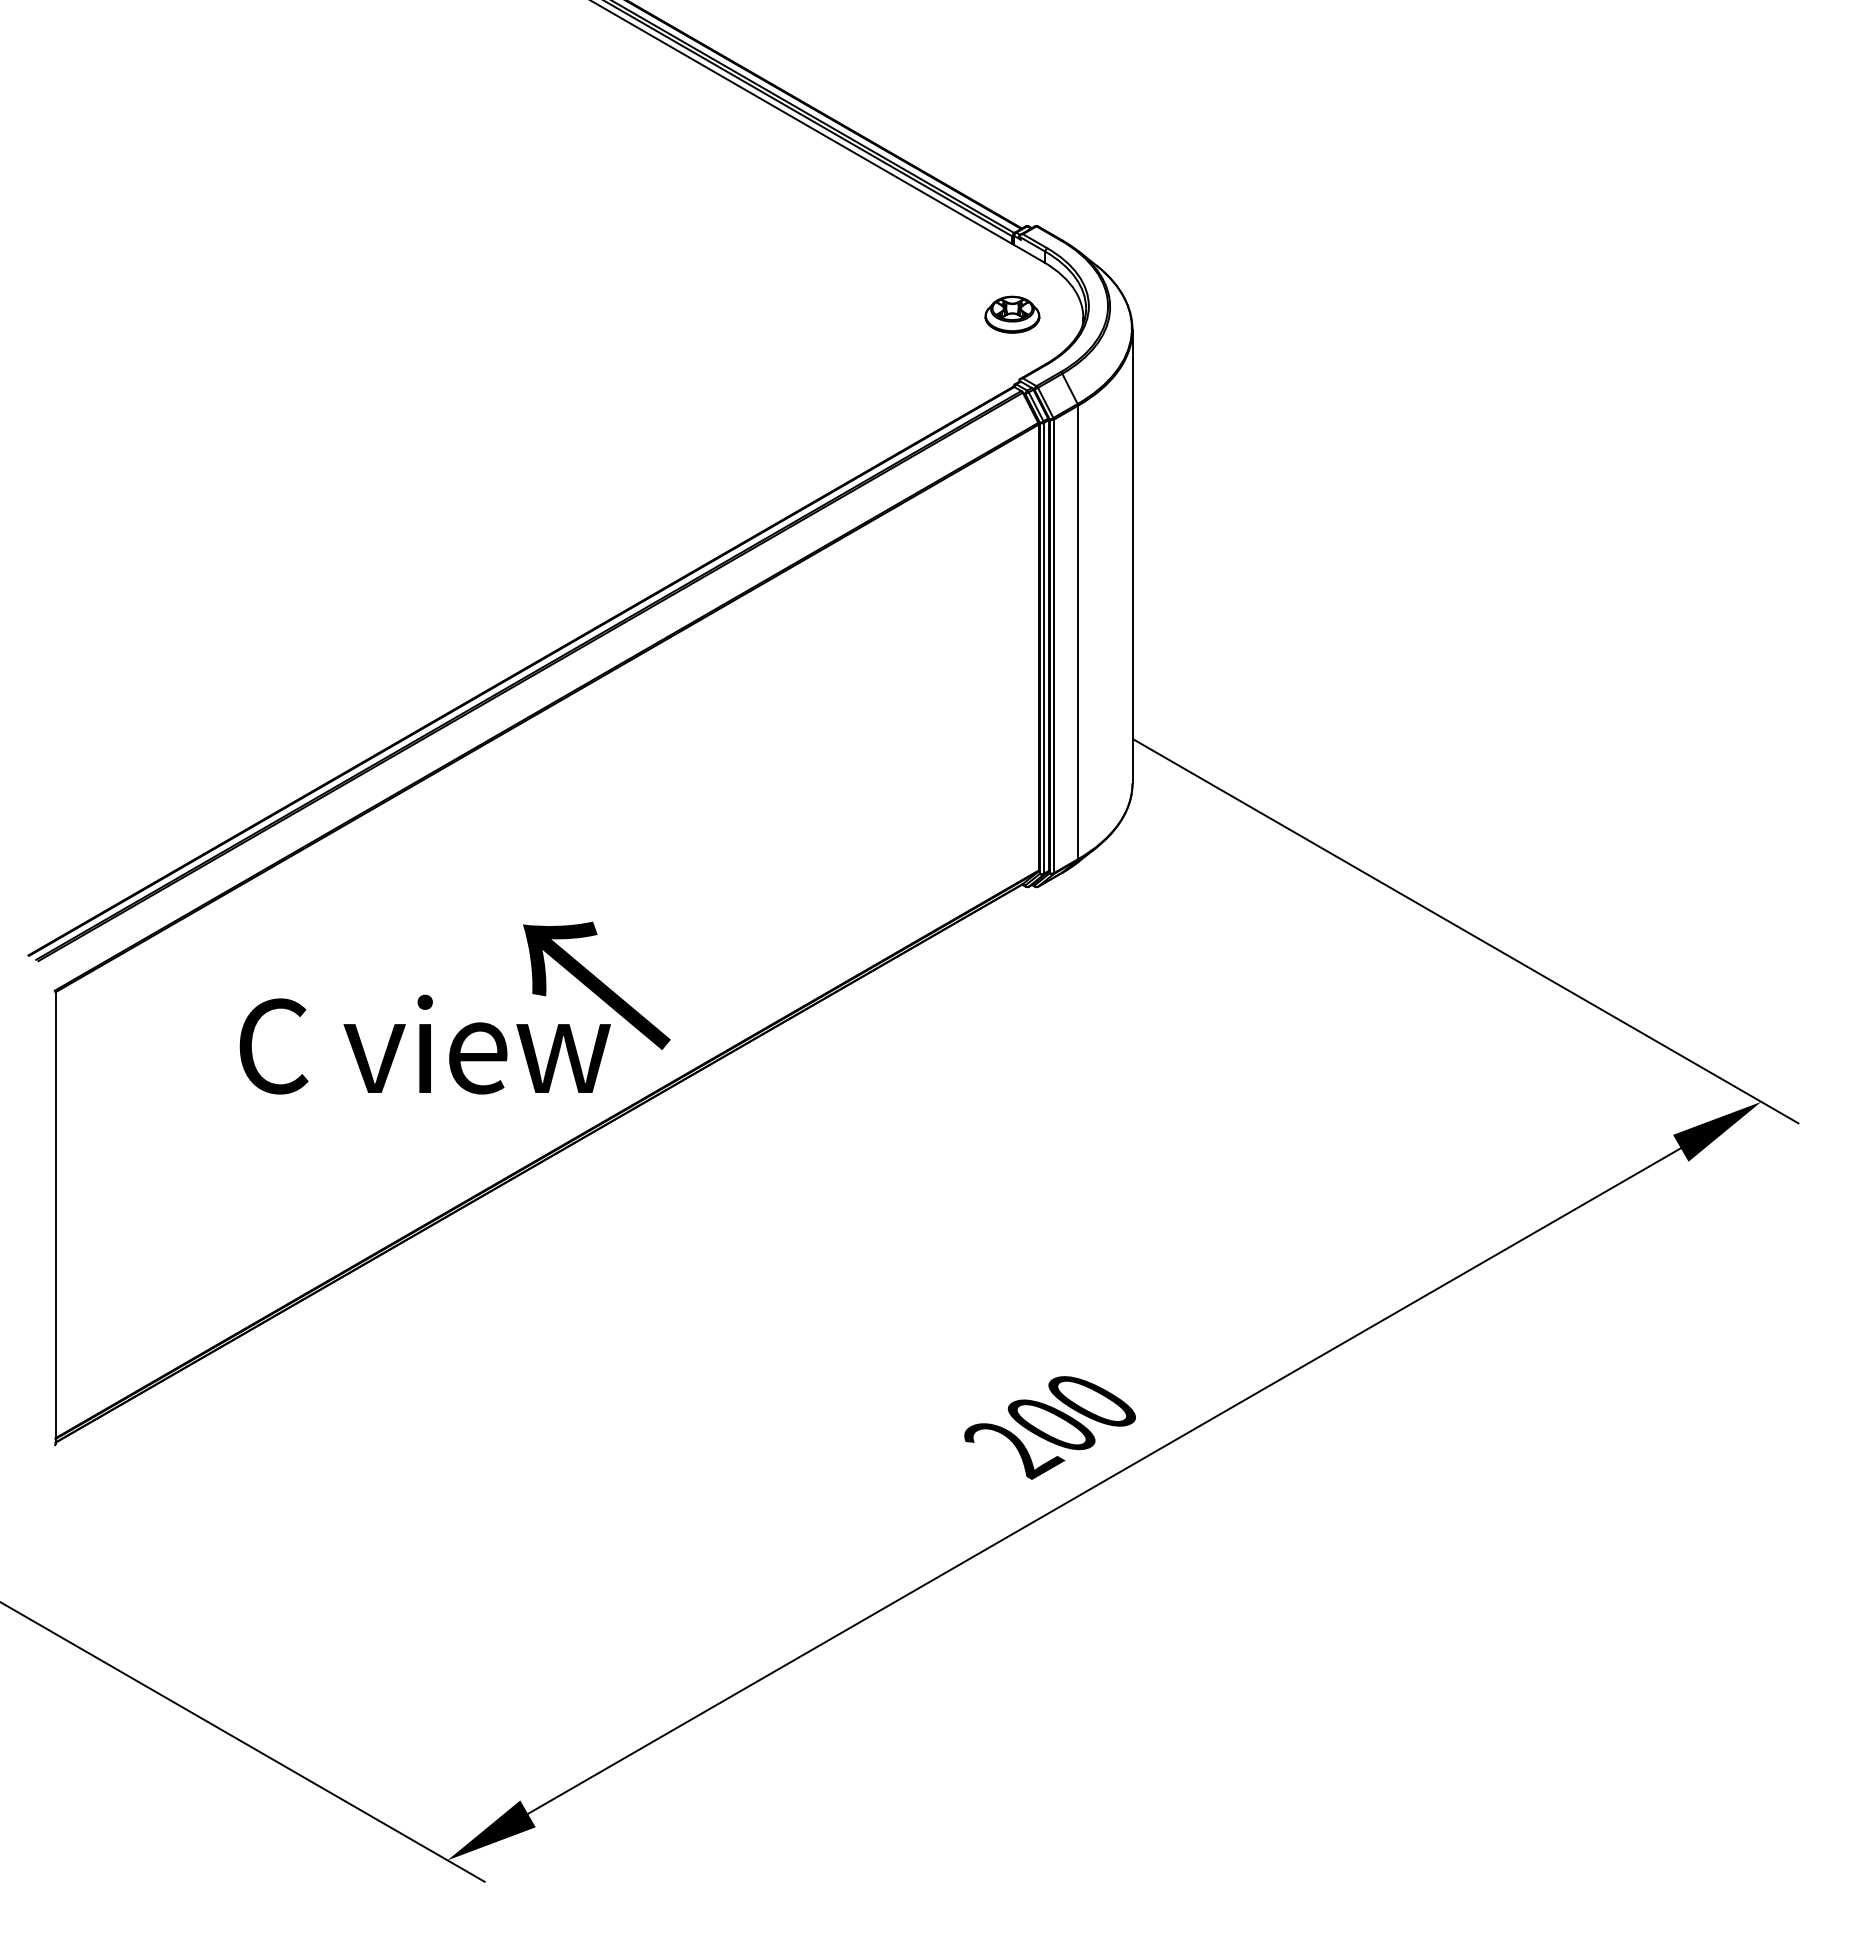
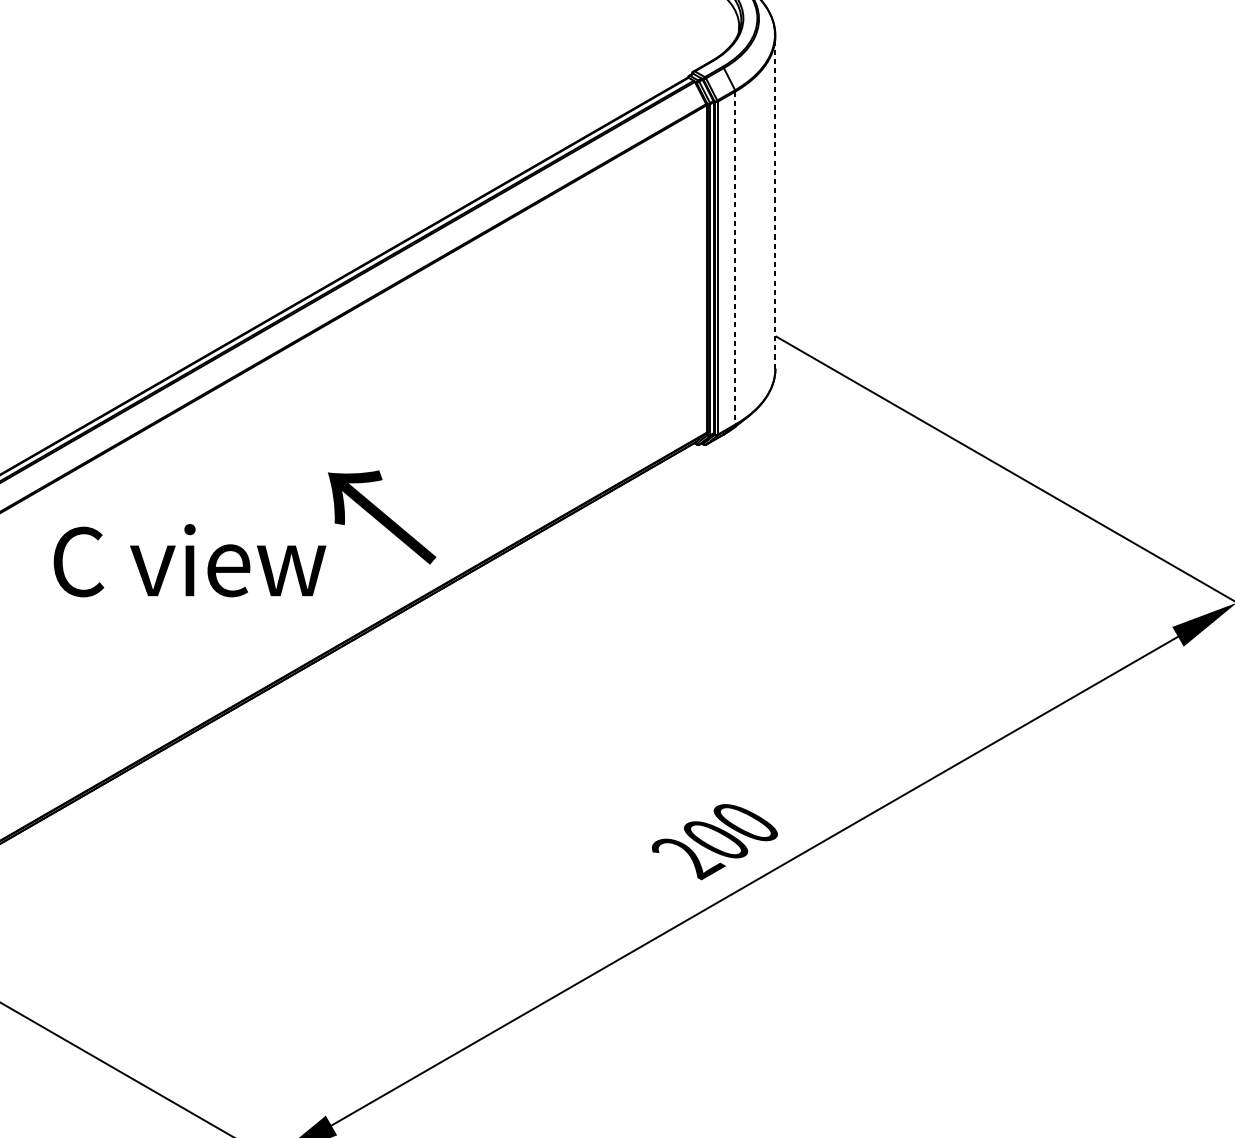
part: (1012, 314) -> (687, 24), removed
line: (1132, 556) -> (775, 202), solid -> dashed
line: (1078, 632) -> (735, 258), solid -> dashed
text: (424, 1044) -> (189, 560), moved

